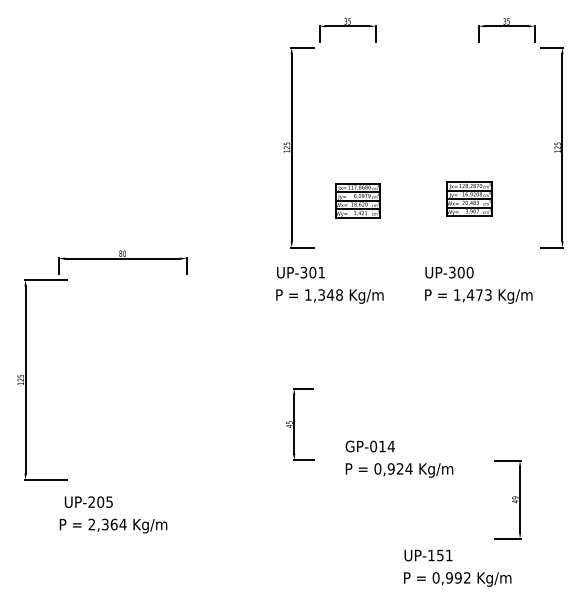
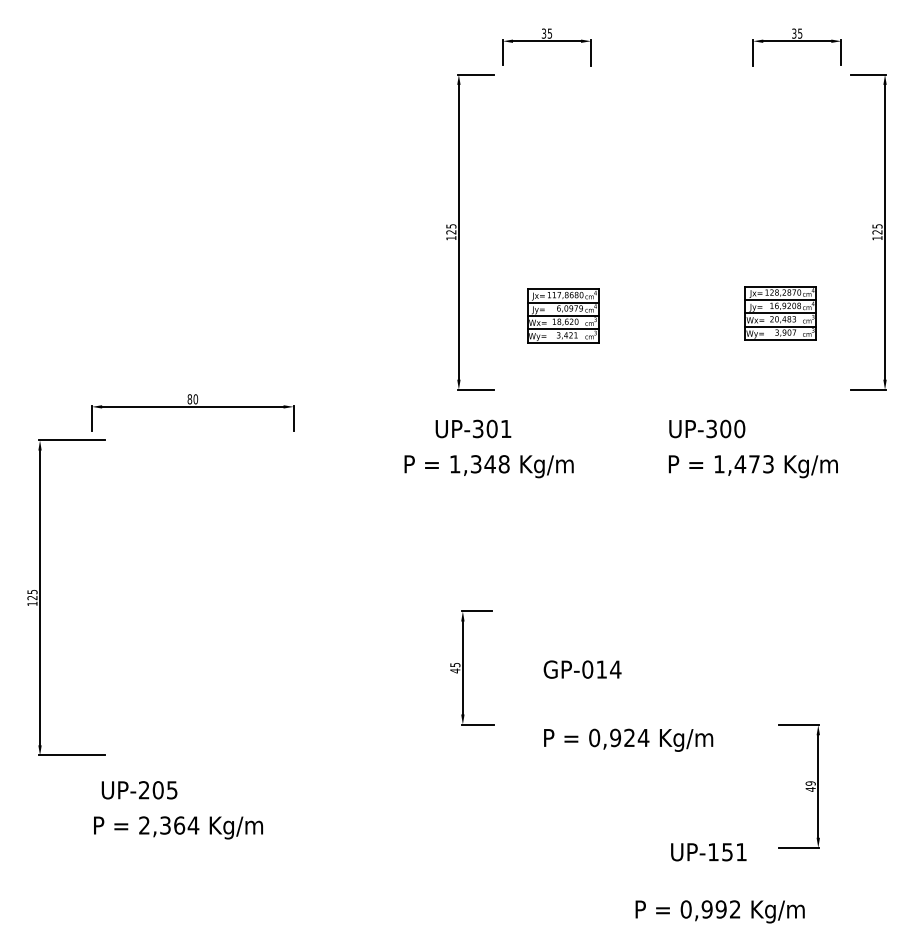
part: (469, 198) -> (781, 312), moved
text: (329, 296) -> (488, 466), moved
text: (369, 446) -> (581, 669), moved
text: (428, 555) -> (708, 852), moved

